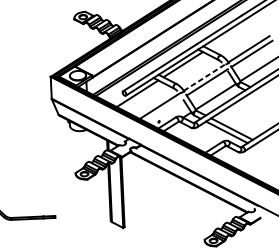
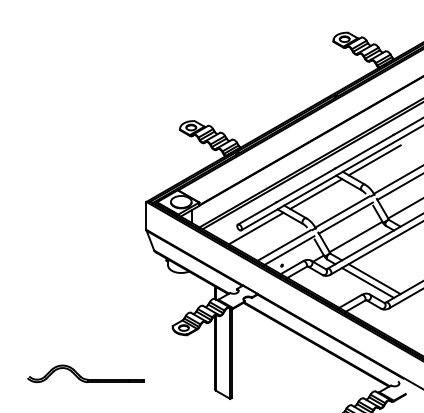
line: (227, 36) -> (374, 160), added
line: (204, 77) -> (342, 211), dashed -> solid
line: (164, 109) -> (289, 250), added

